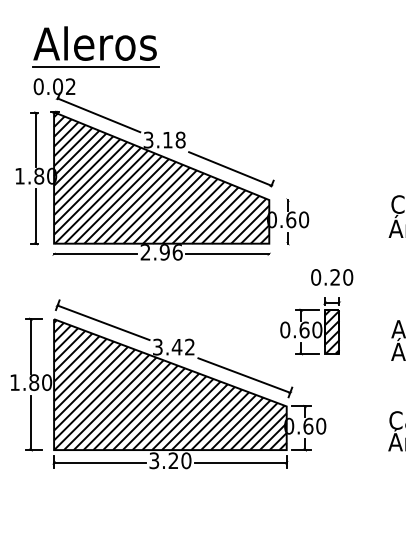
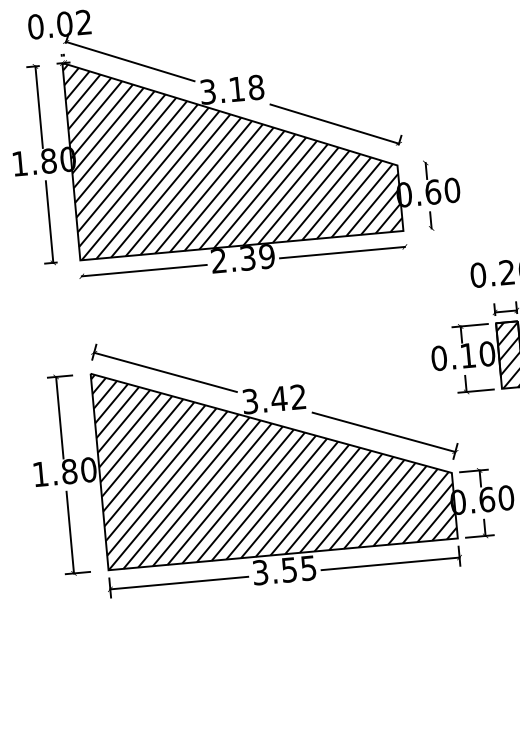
text: (170, 252) -> (256, 257), 2.96 -> 2.39
text: (304, 329) -> (468, 354), 0.60 -> 0.10
text: (179, 460) -> (298, 568), 3.20 -> 3.55

